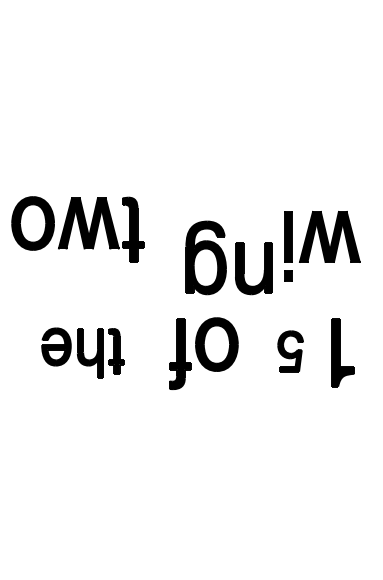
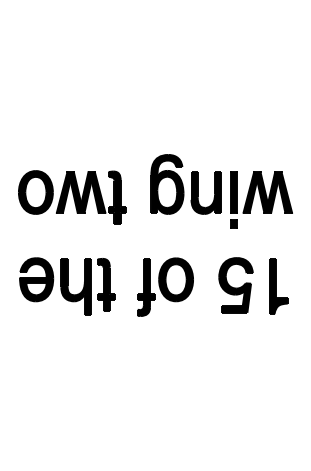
part: (78, 229) -> (72, 197), moved
part: (228, 257) -> (185, 184), moved
part: (290, 351) -> (235, 285), size x1.67
part: (83, 352) -> (67, 286), size x1.43

